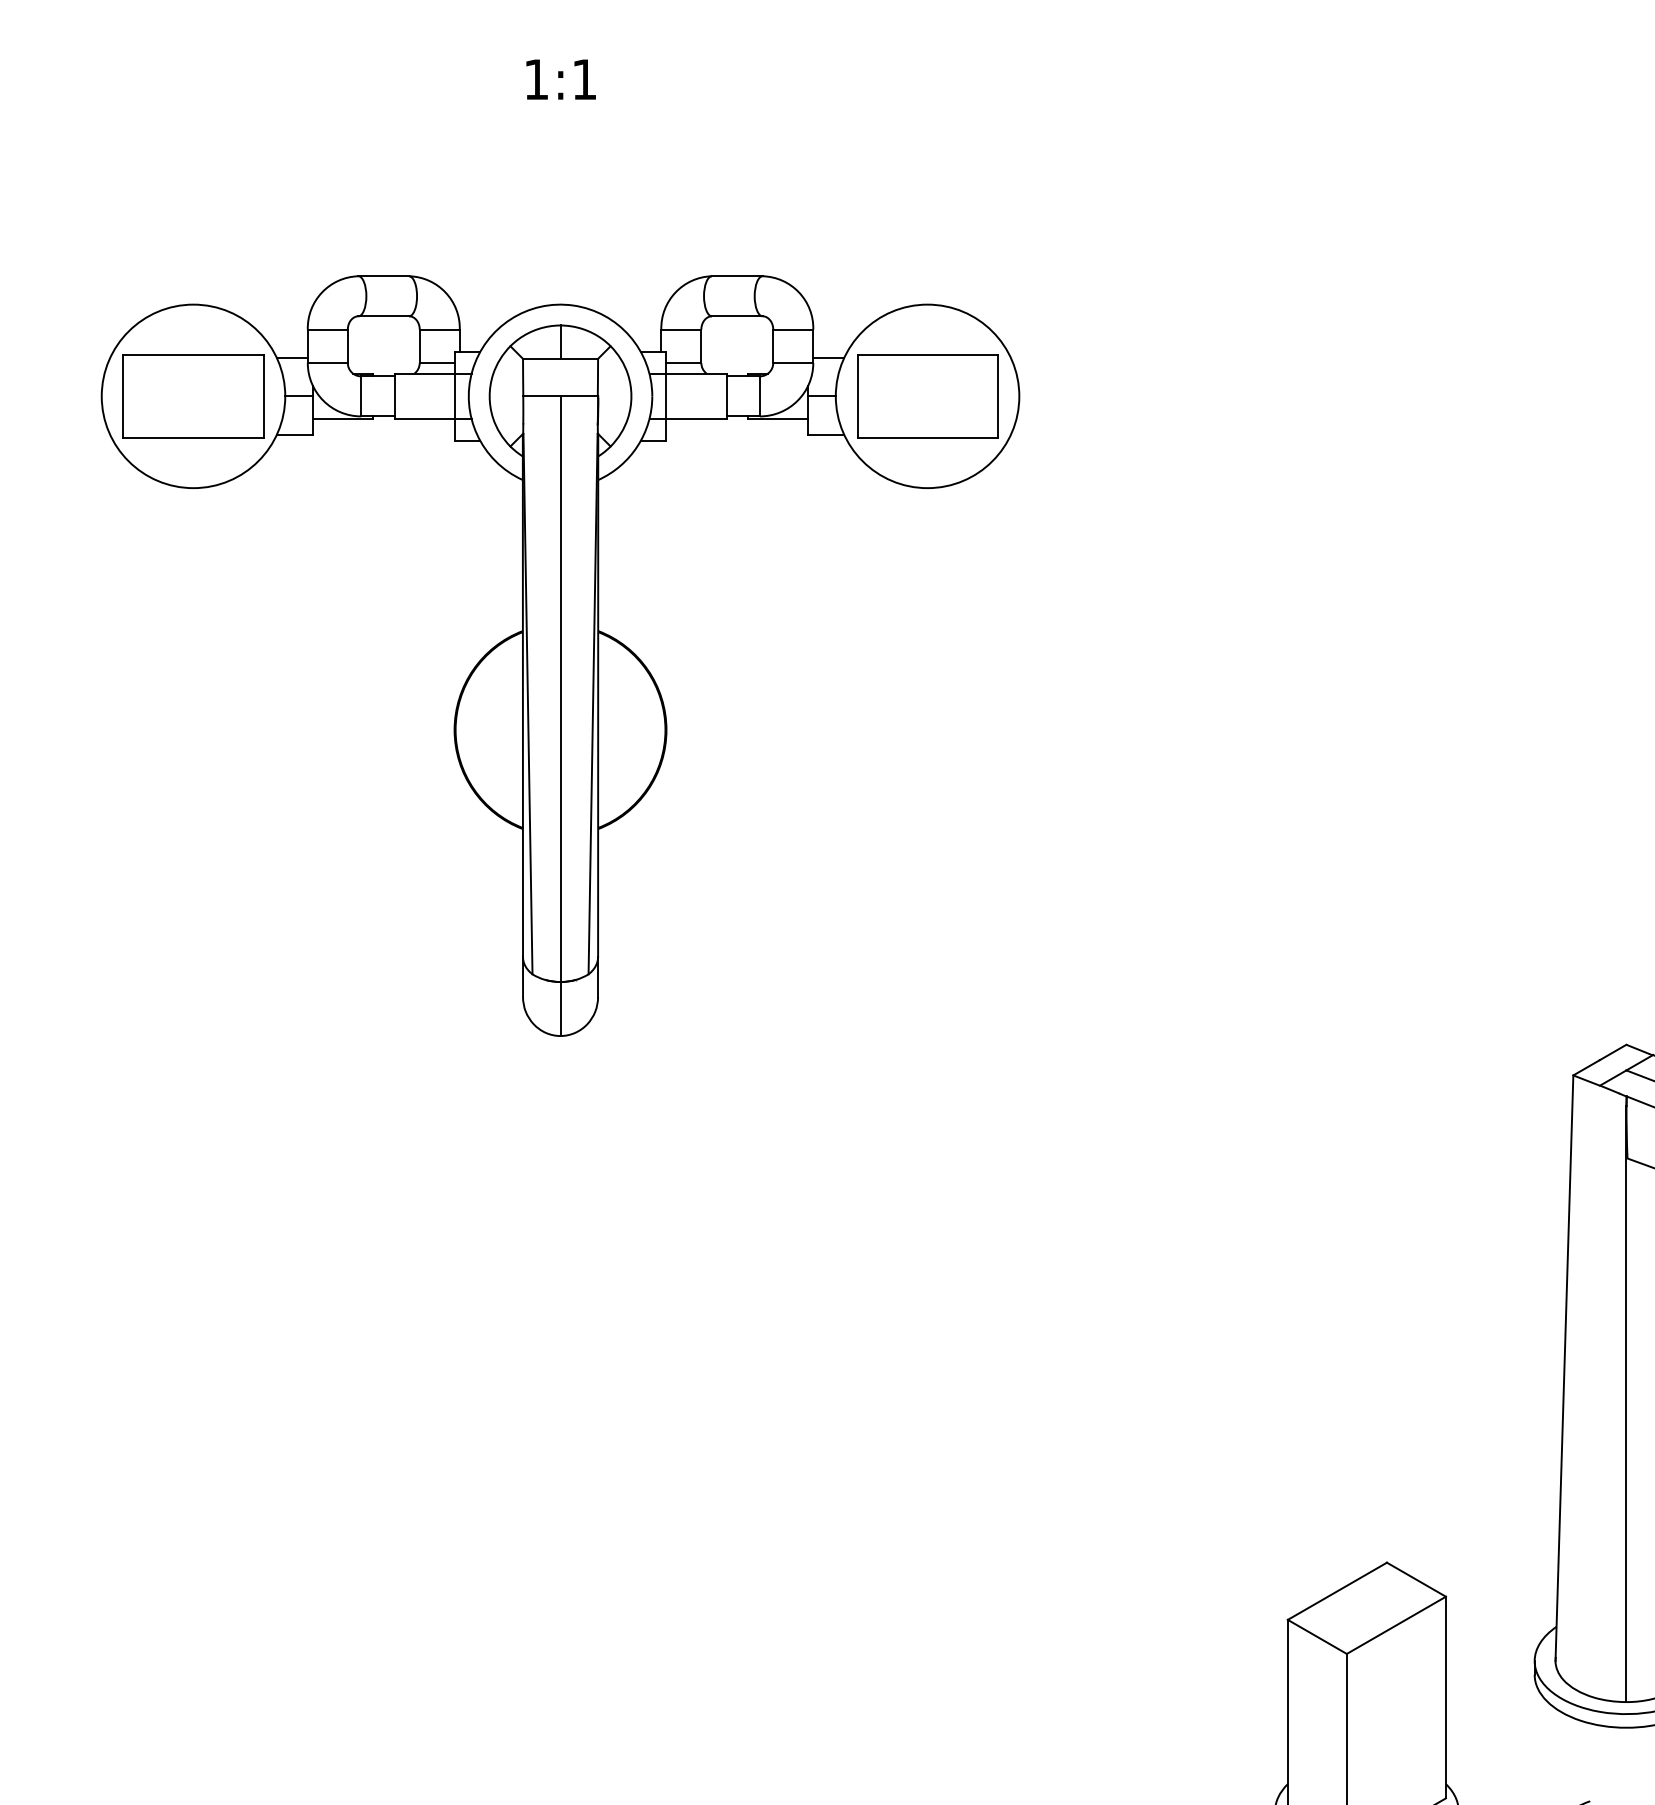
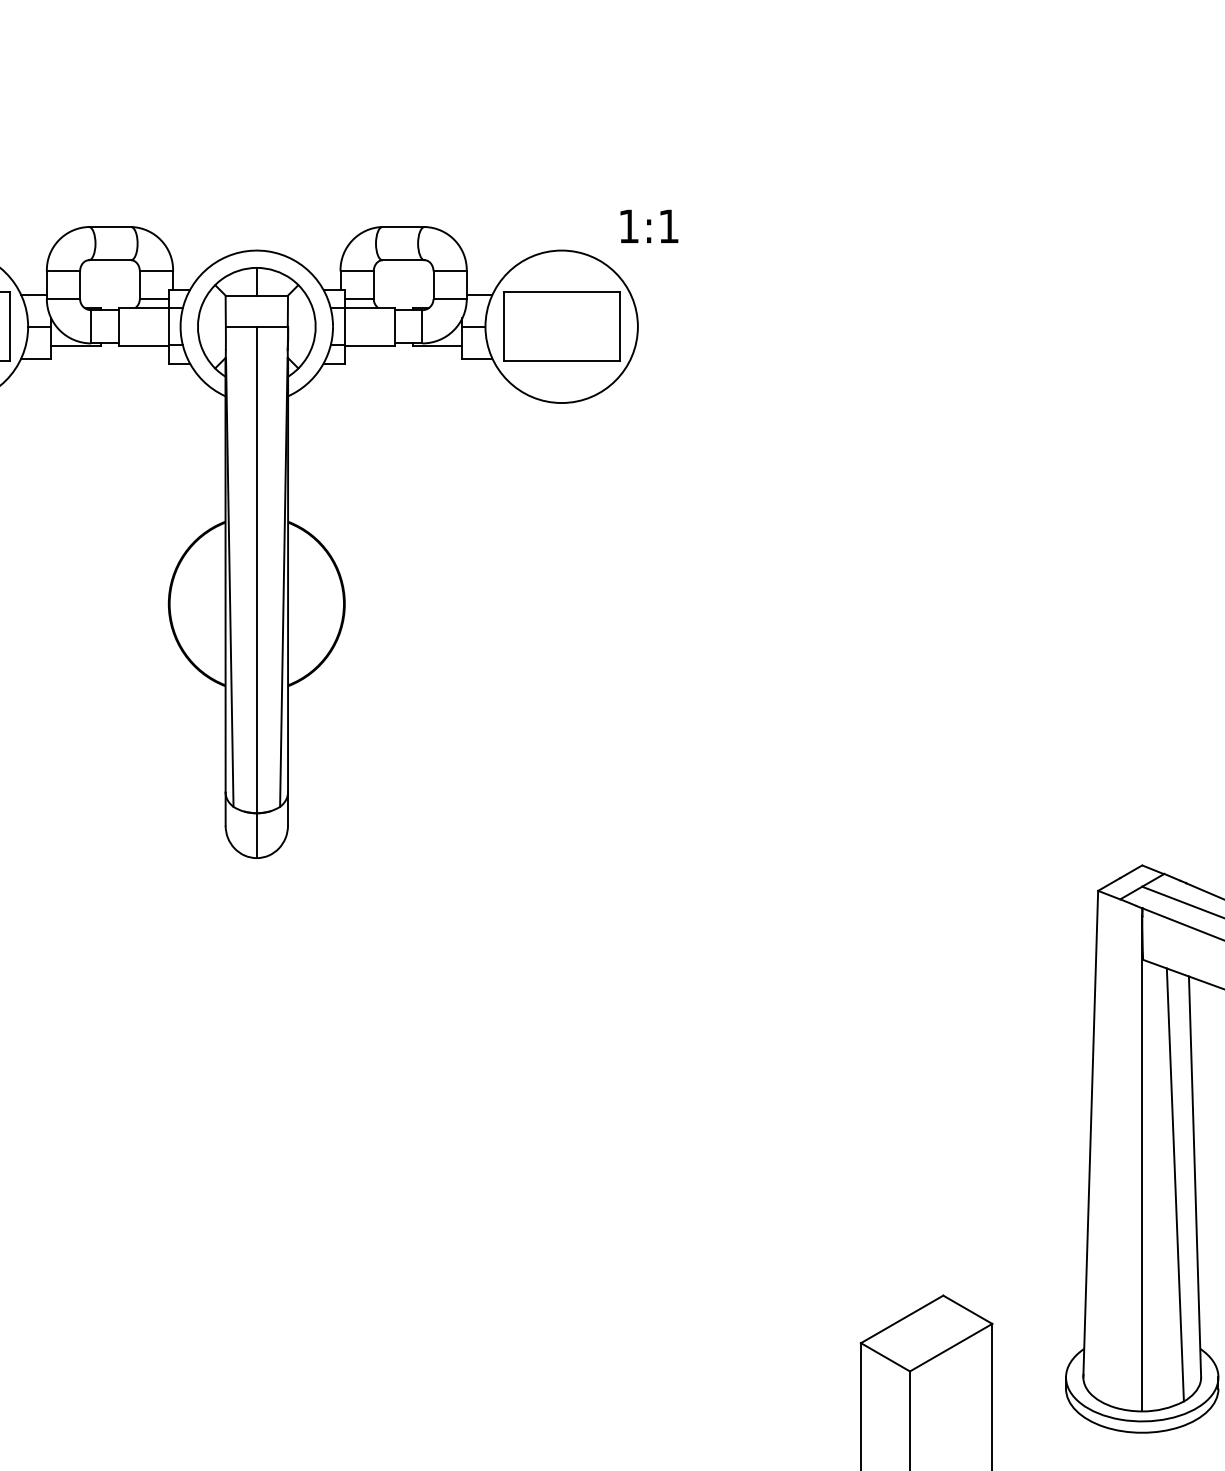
text: (560, 79) -> (648, 226), moved

